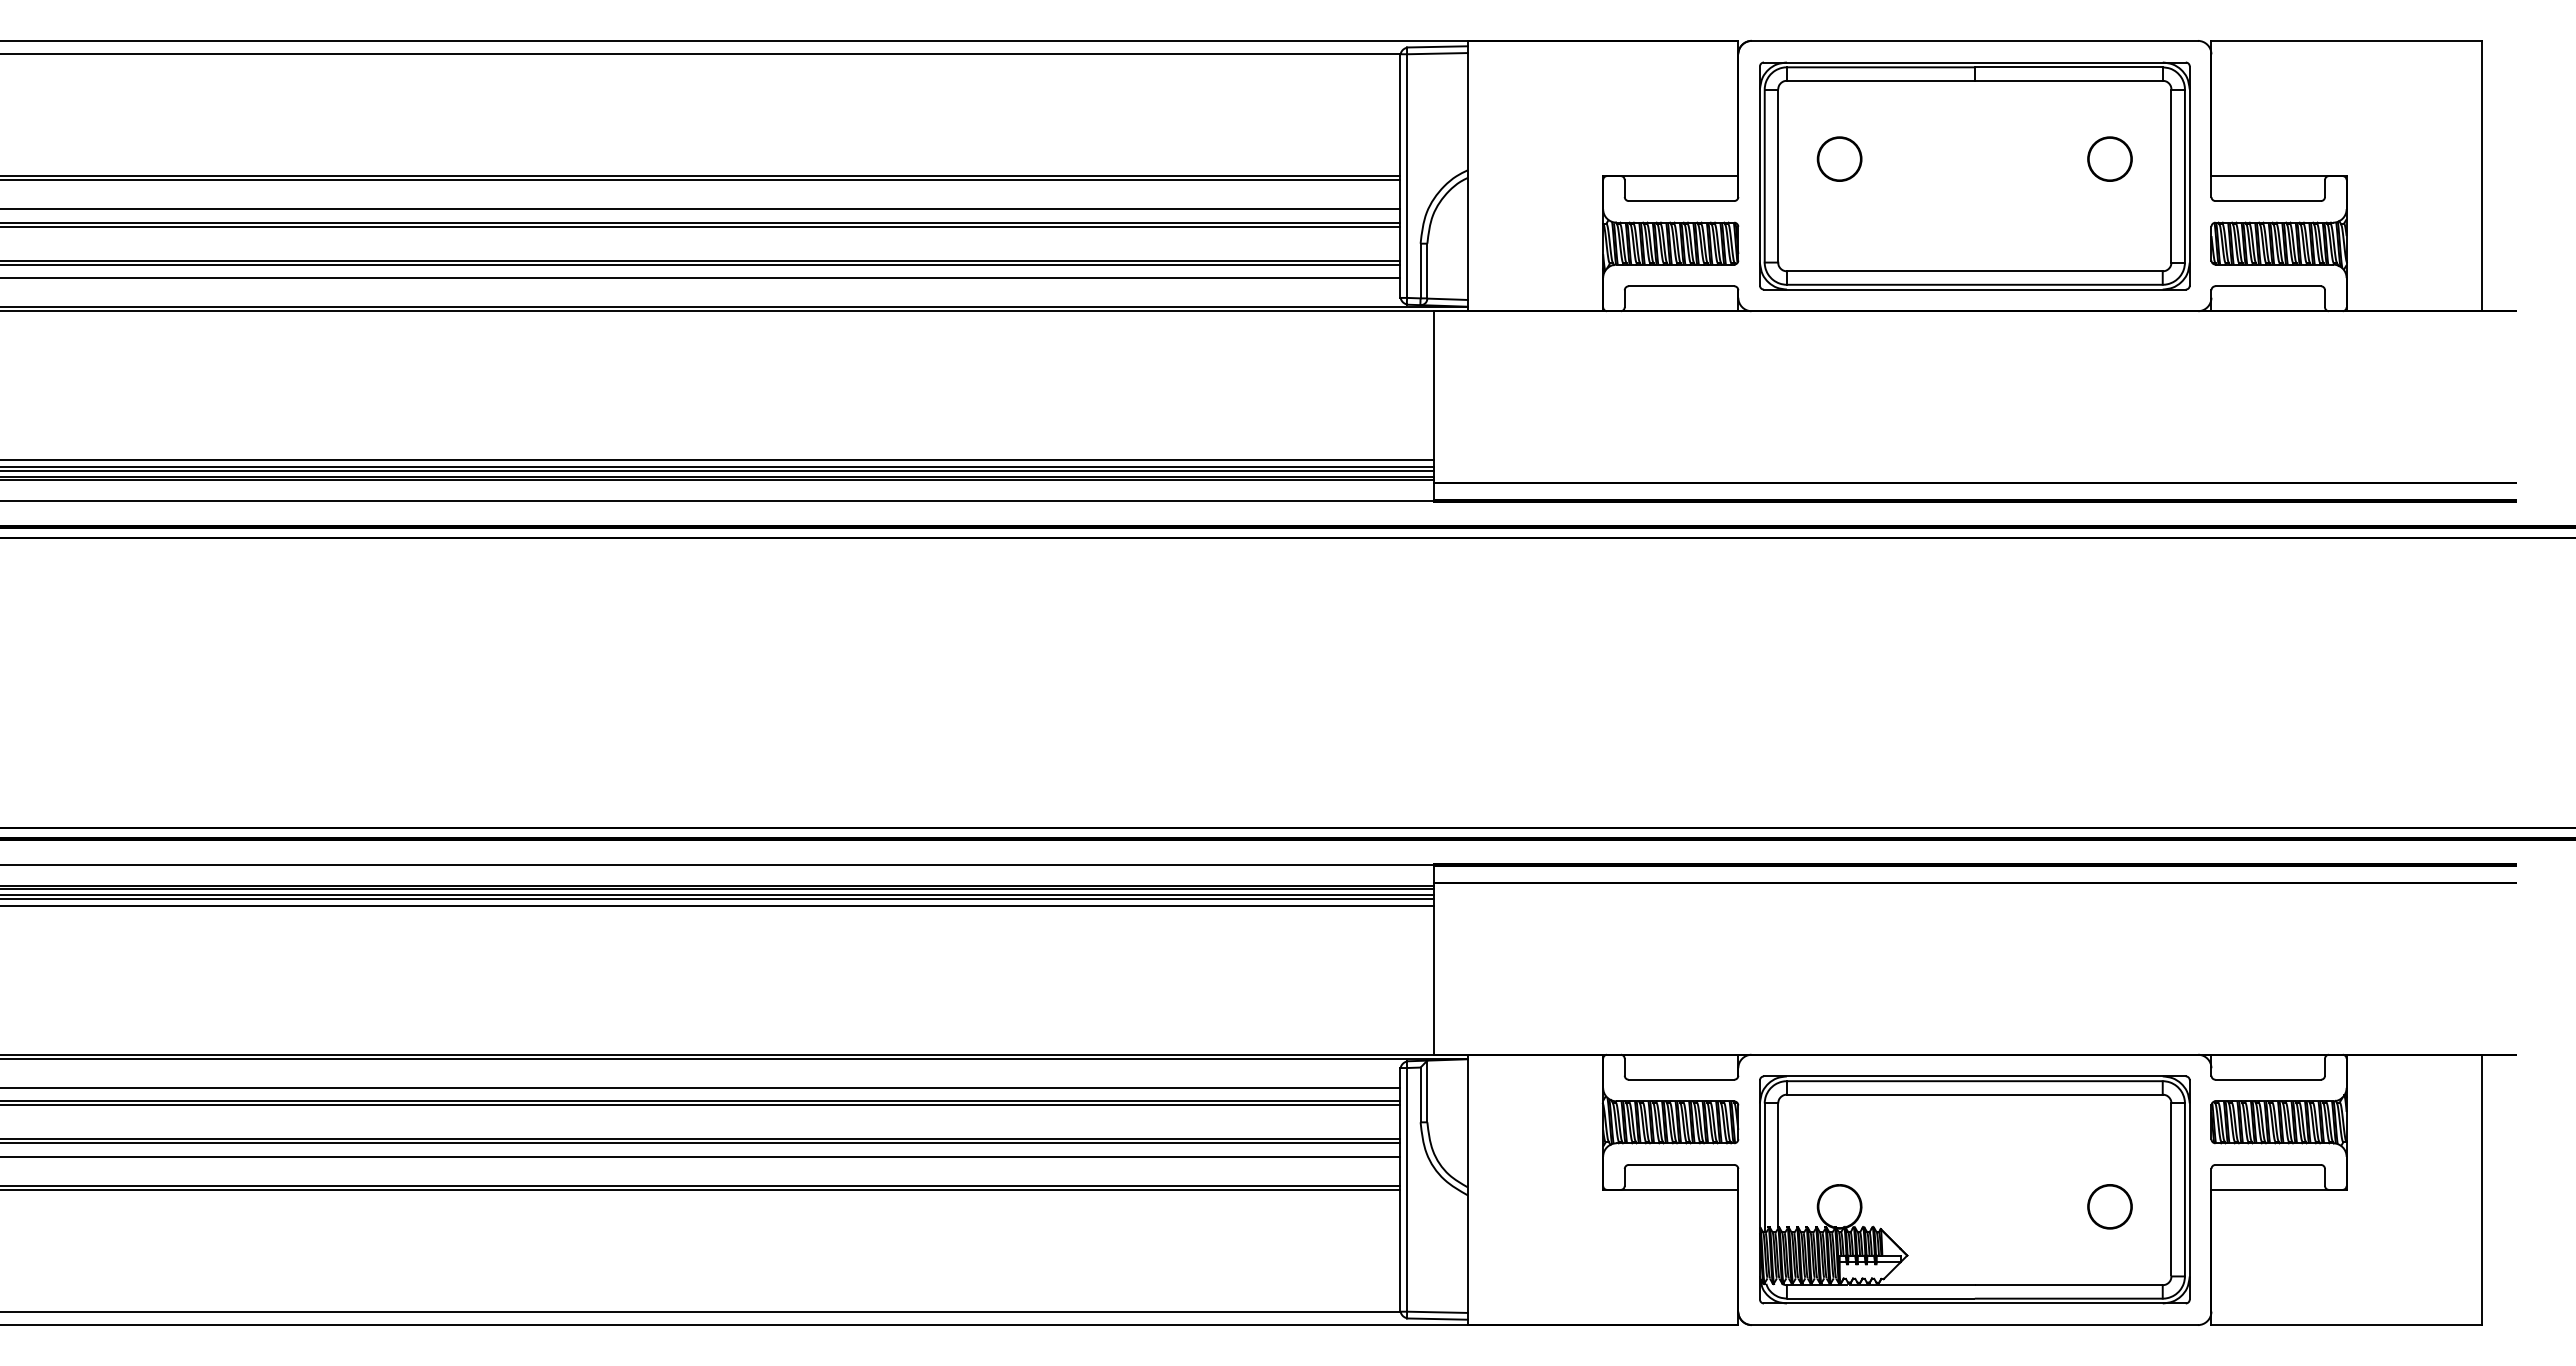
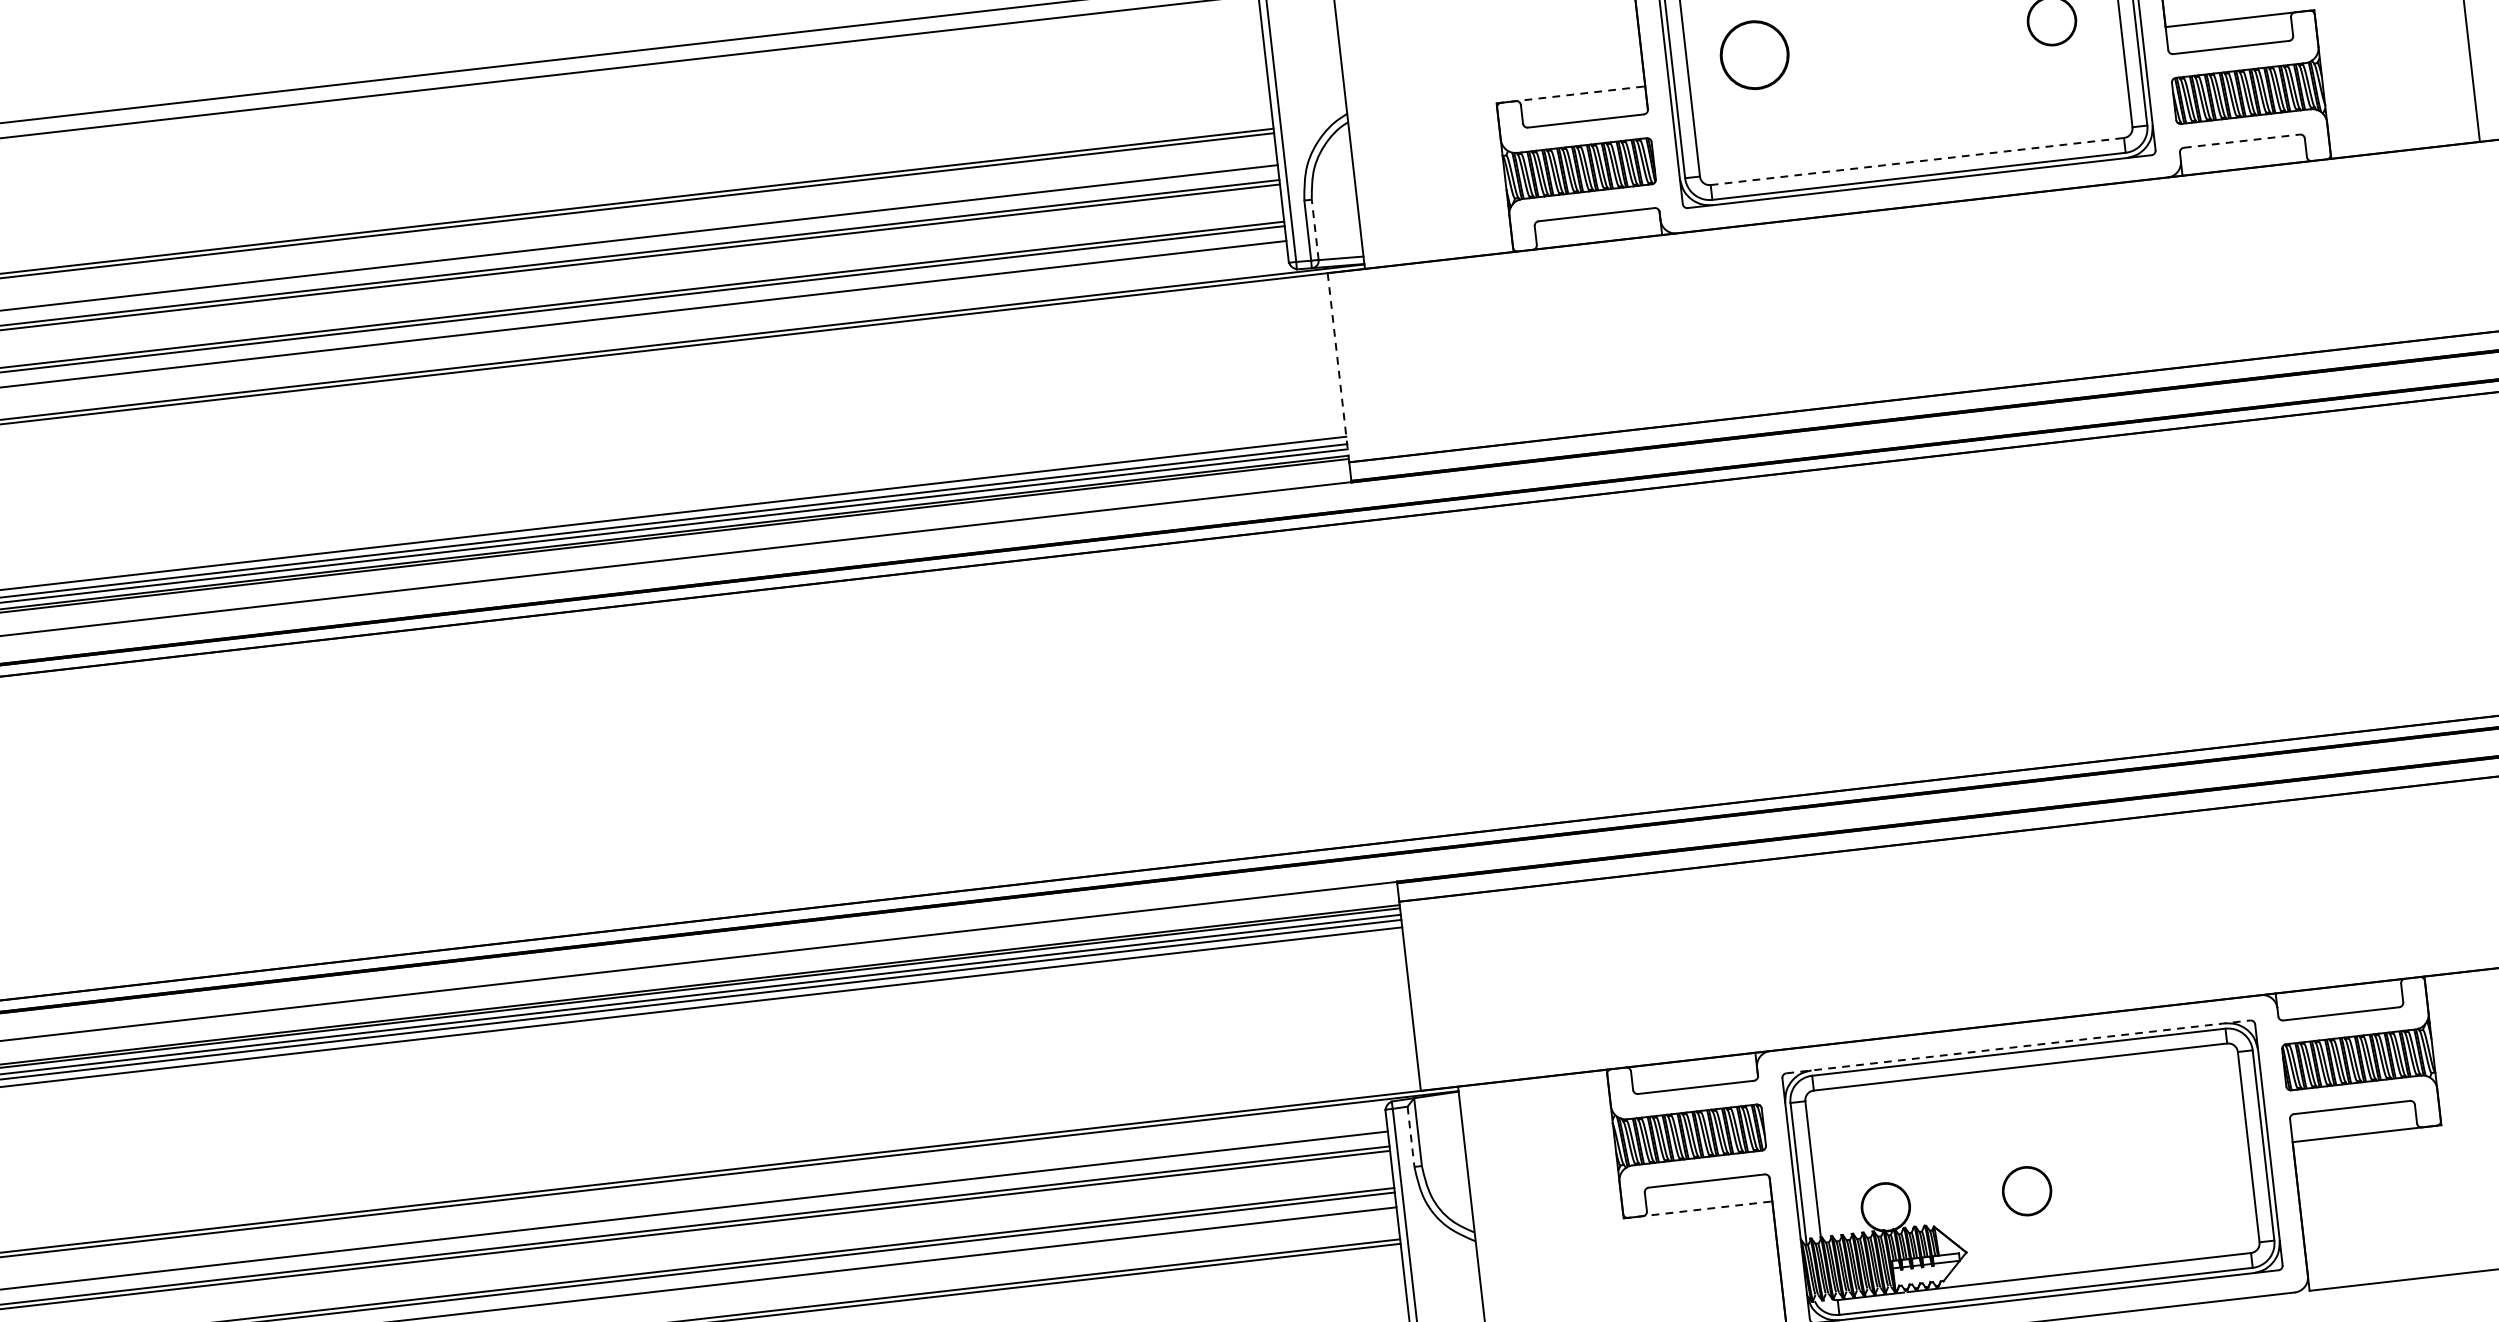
part: (1839, 158) -> (1754, 54), size x1.4
line: (1670, 176) -> (1570, 95), solid -> dashed
line: (1427, 270) -> (1315, 229), solid -> dashed
line: (1974, 271) -> (1917, 161), solid -> dashed
line: (2268, 286) -> (2242, 141), solid -> dashed
line: (1434, 397) -> (1338, 368), solid -> dashed
line: (1974, 1076) -> (2017, 1047), solid -> dashed
line: (1420, 1095) -> (1410, 1137), solid -> dashed
line: (1670, 1189) -> (1697, 1209), solid -> dashed
circle: (2109, 1206) -> (2026, 1190), moved

